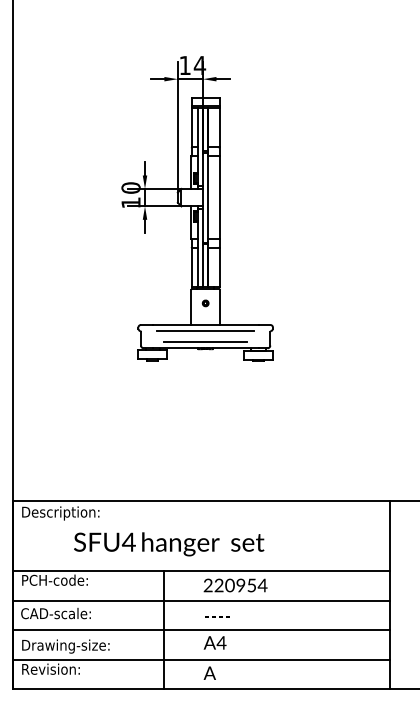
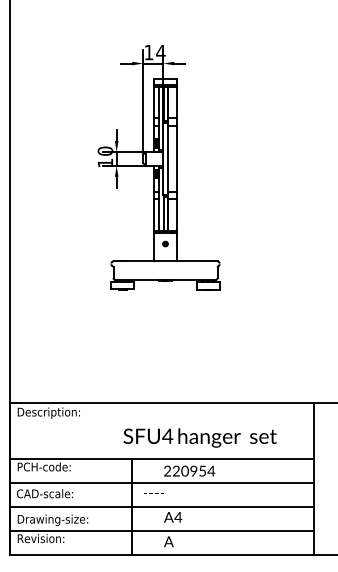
line: (205, 331) -> (165, 266), removed
line: (205, 342) -> (165, 275), removed
text: (168, 543) -> (199, 437), moved
text: (216, 616) -> (153, 493), moved

